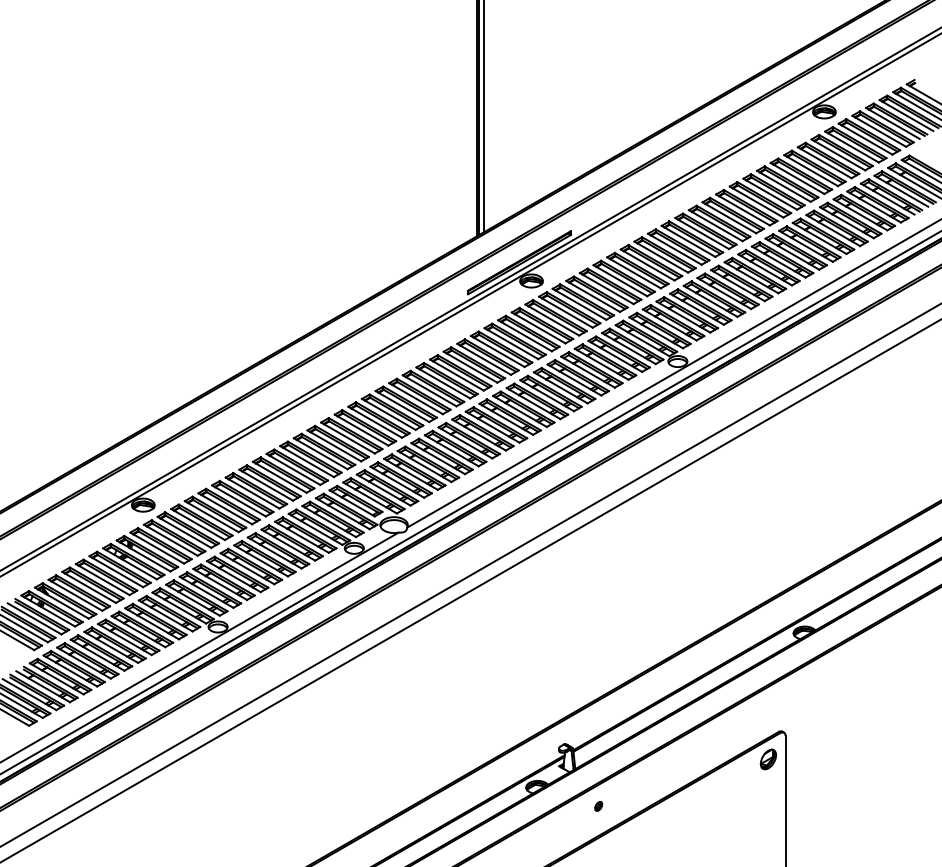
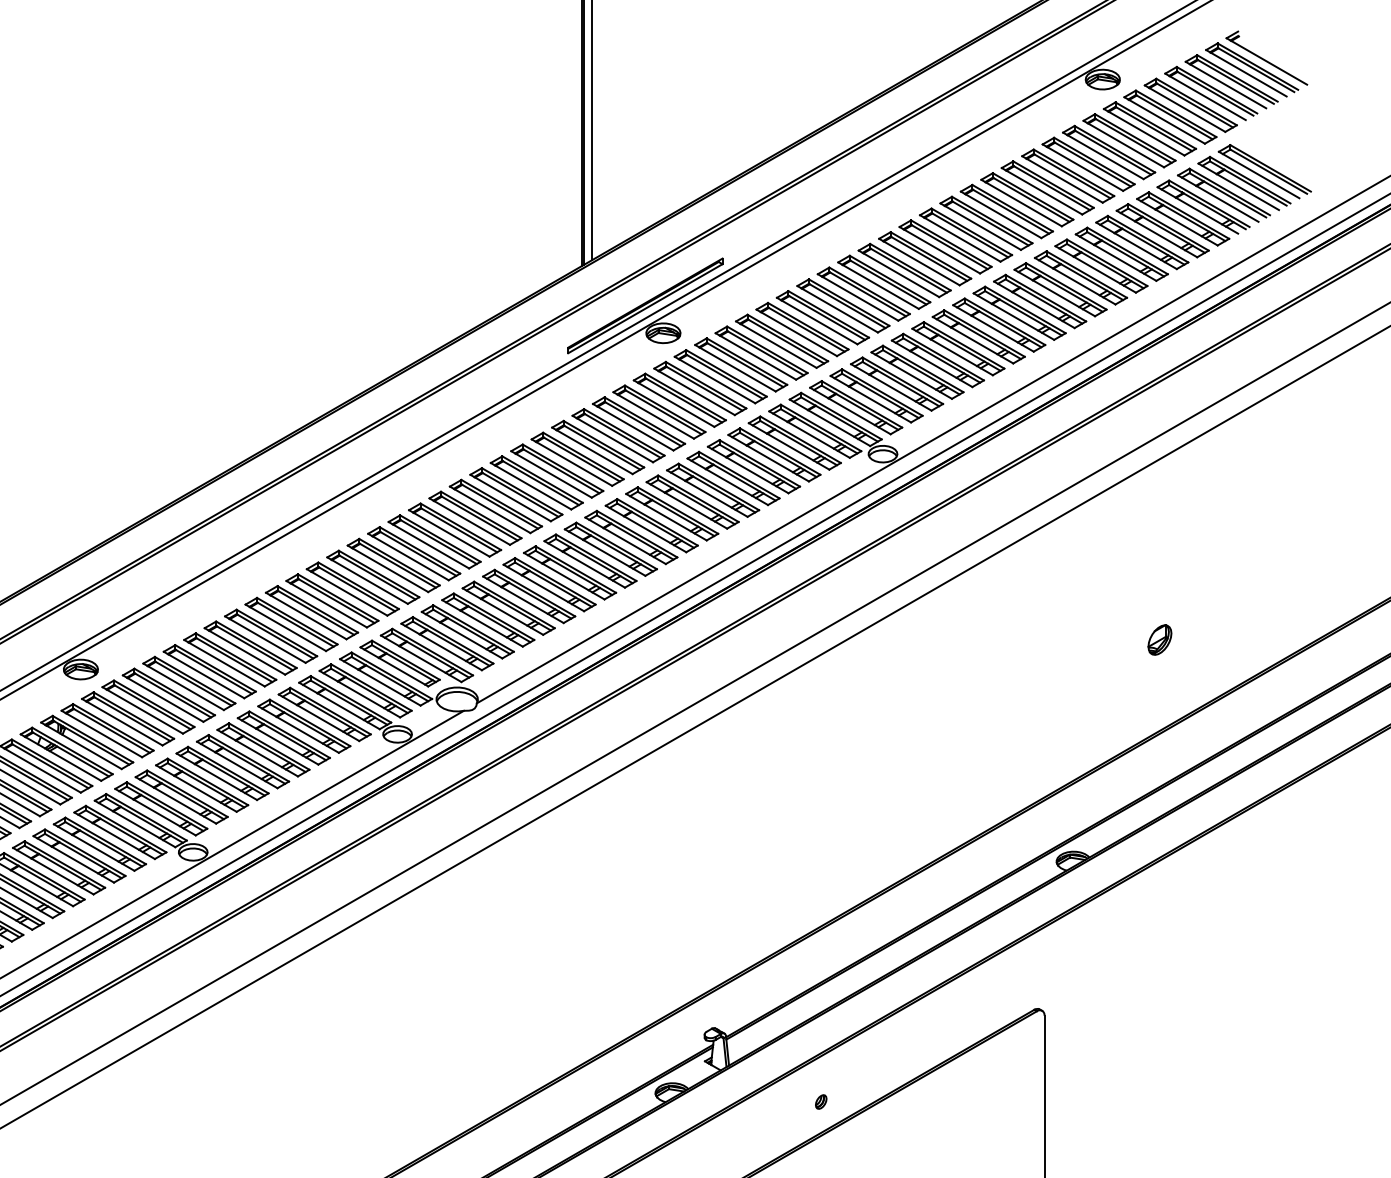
part: (767, 759) -> (1158, 640), moved
part: (598, 806) -> (820, 1102), moved

